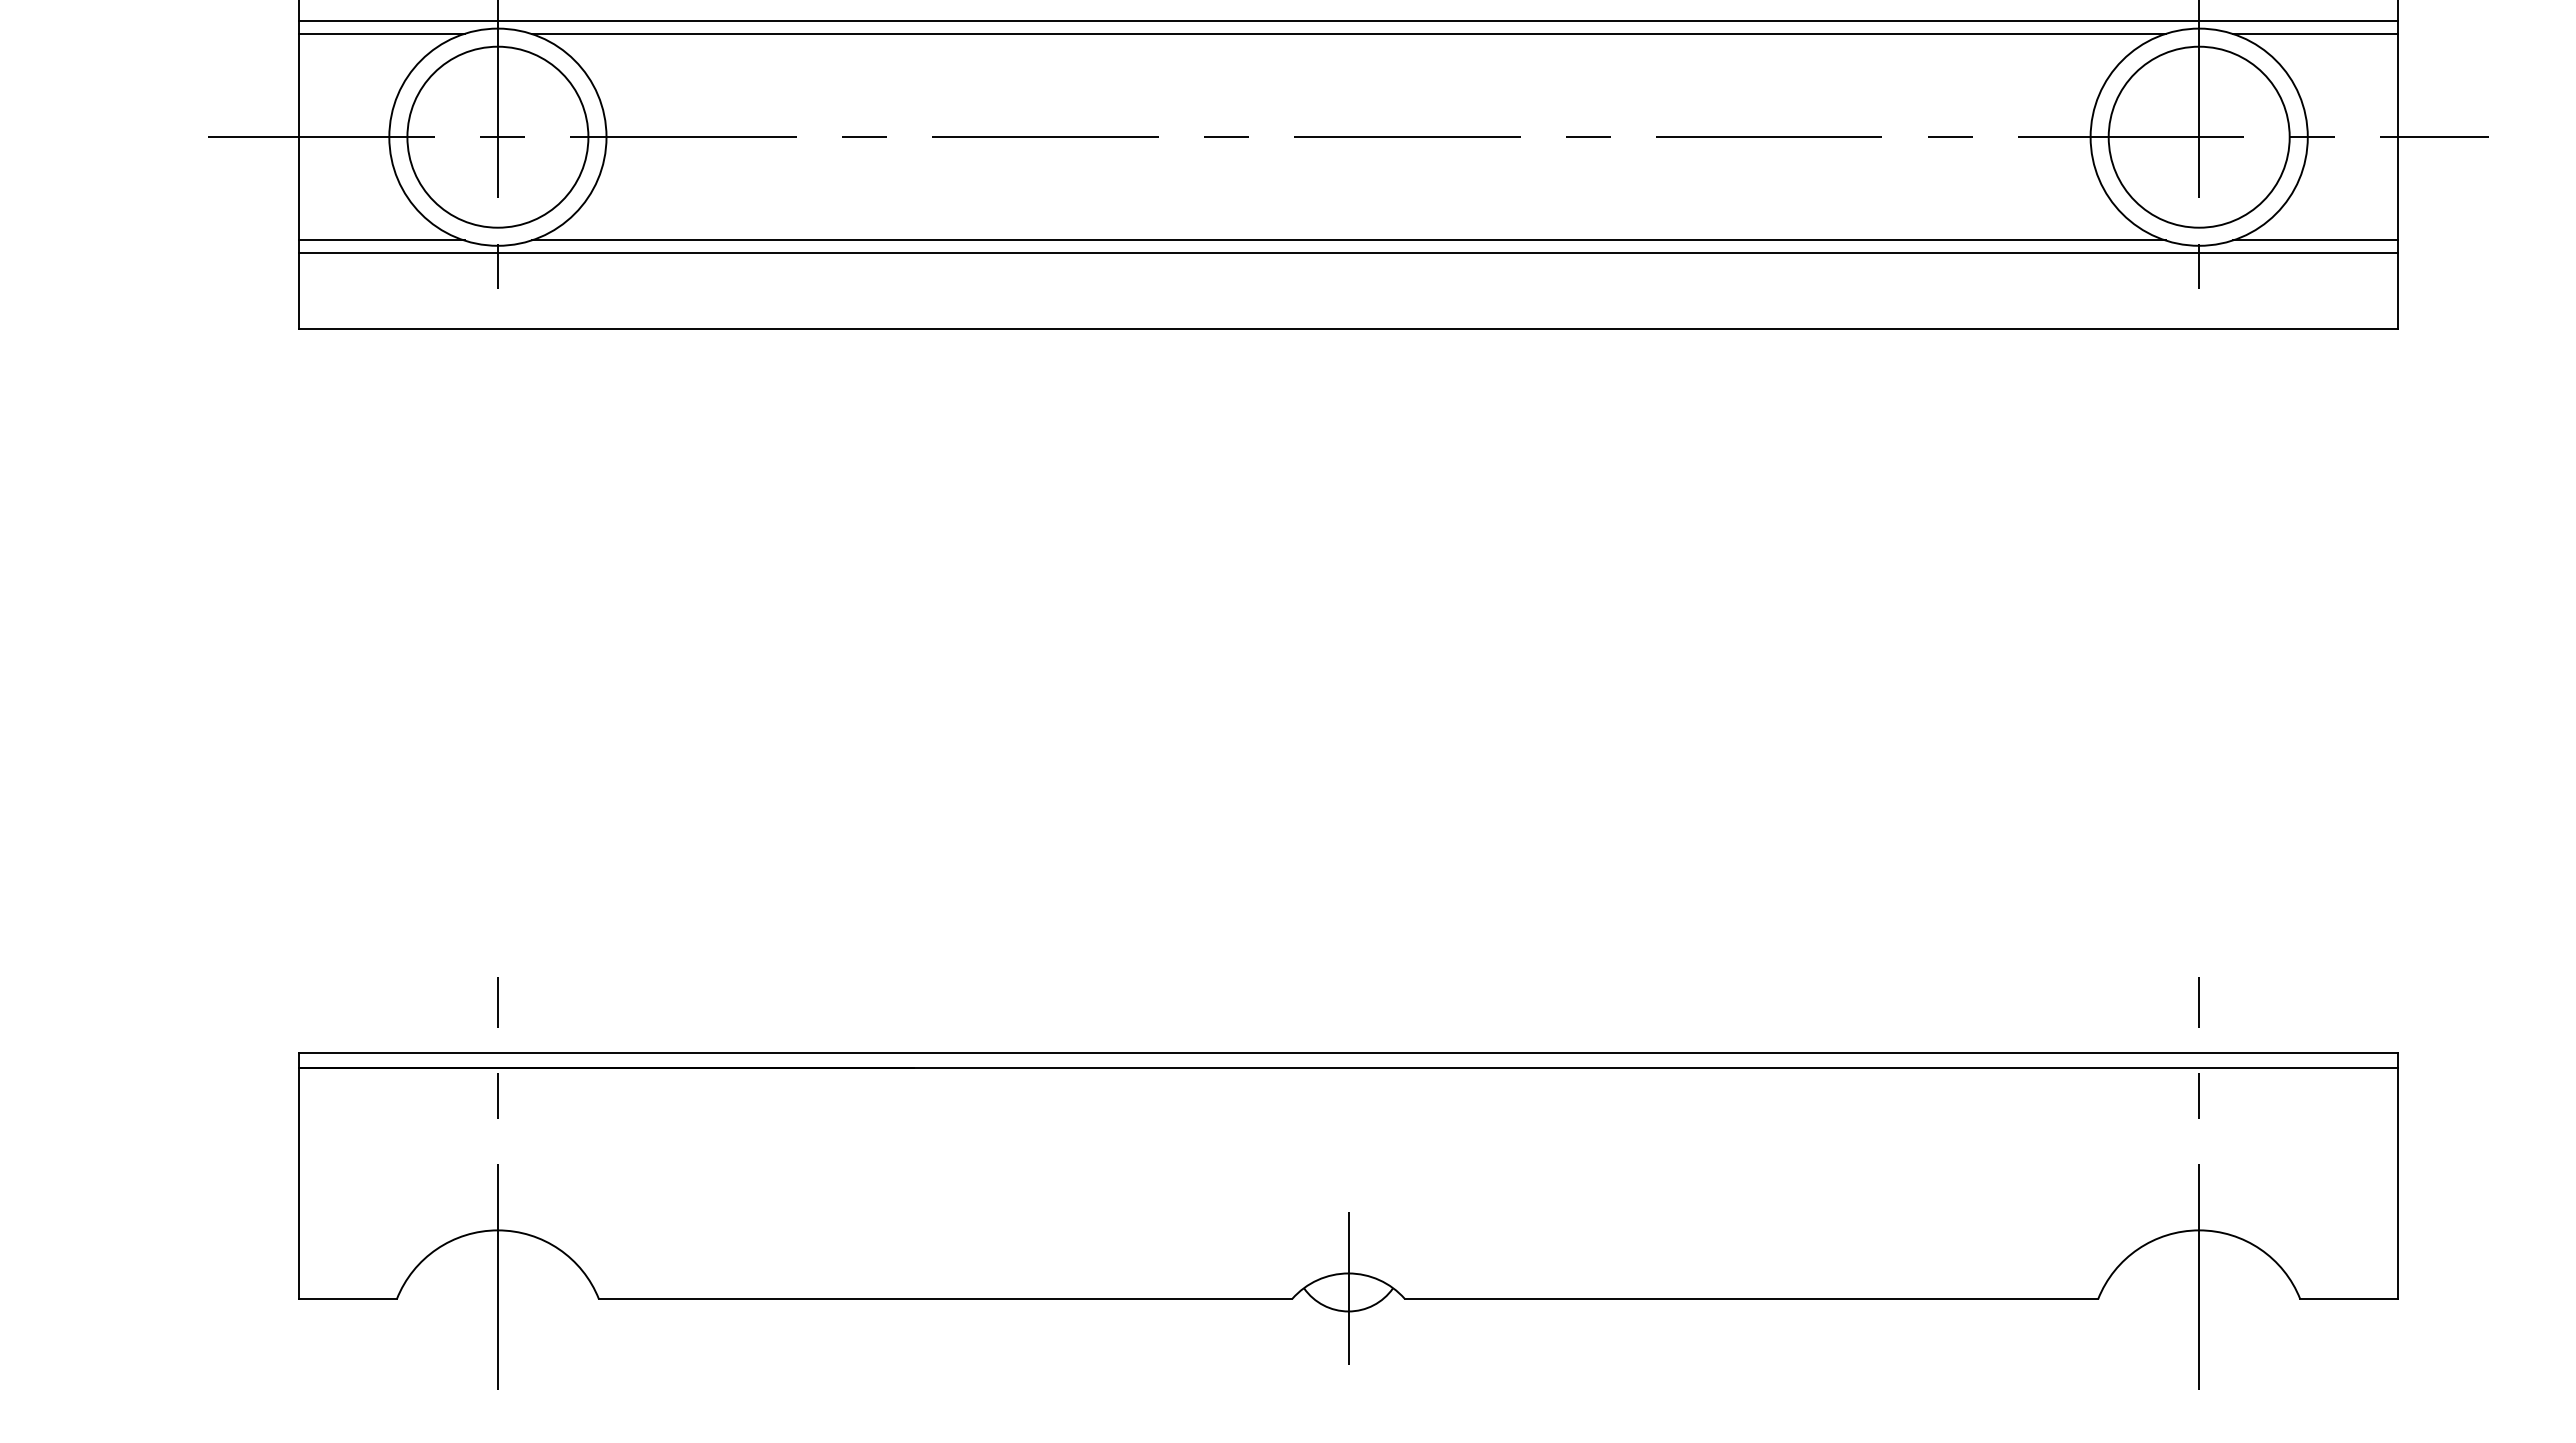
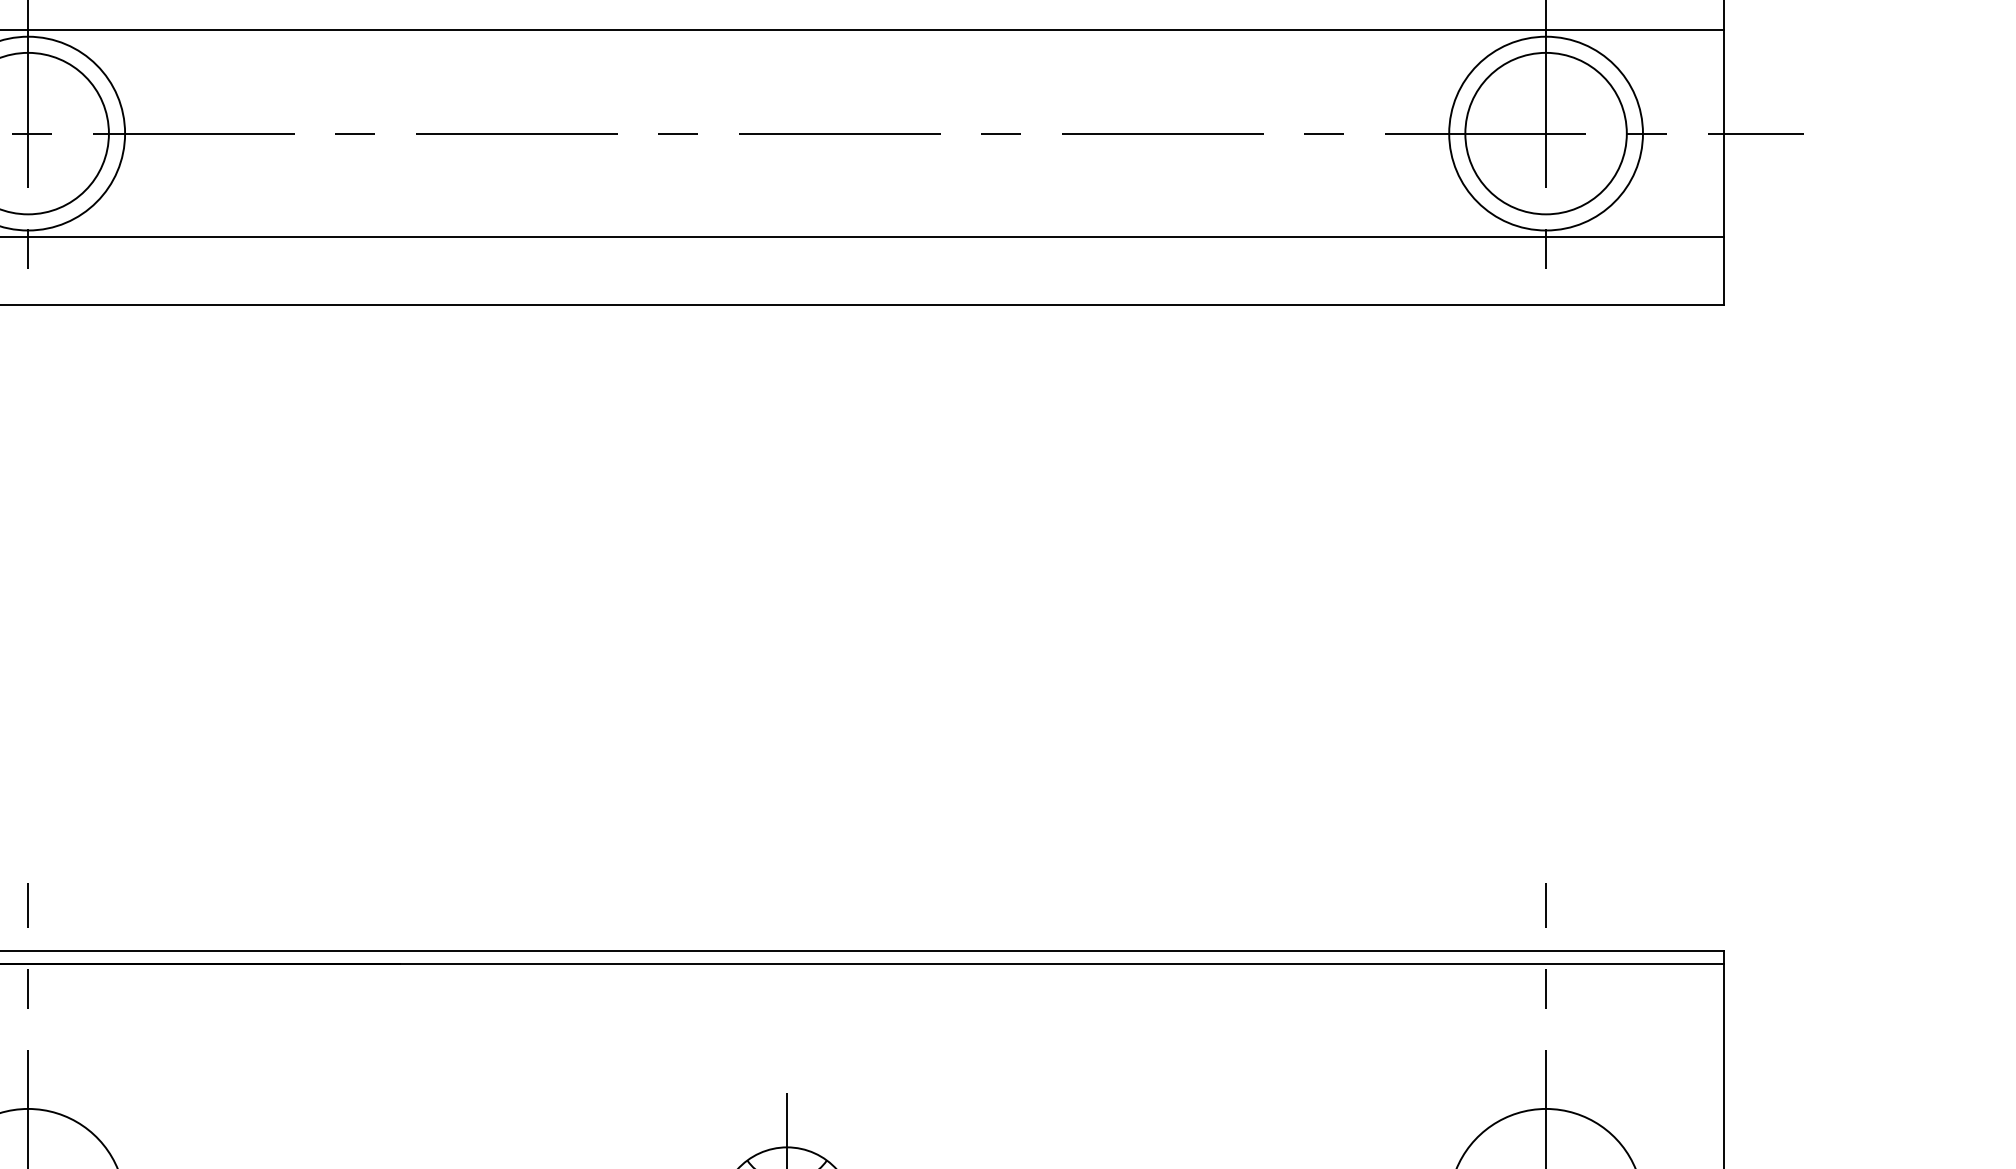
line: (1348, 33) -> (787, 41), removed
line: (2315, 33) -> (1649, 41), removed
line: (1348, 240) -> (787, 225), removed
line: (2315, 240) -> (1649, 225), removed

